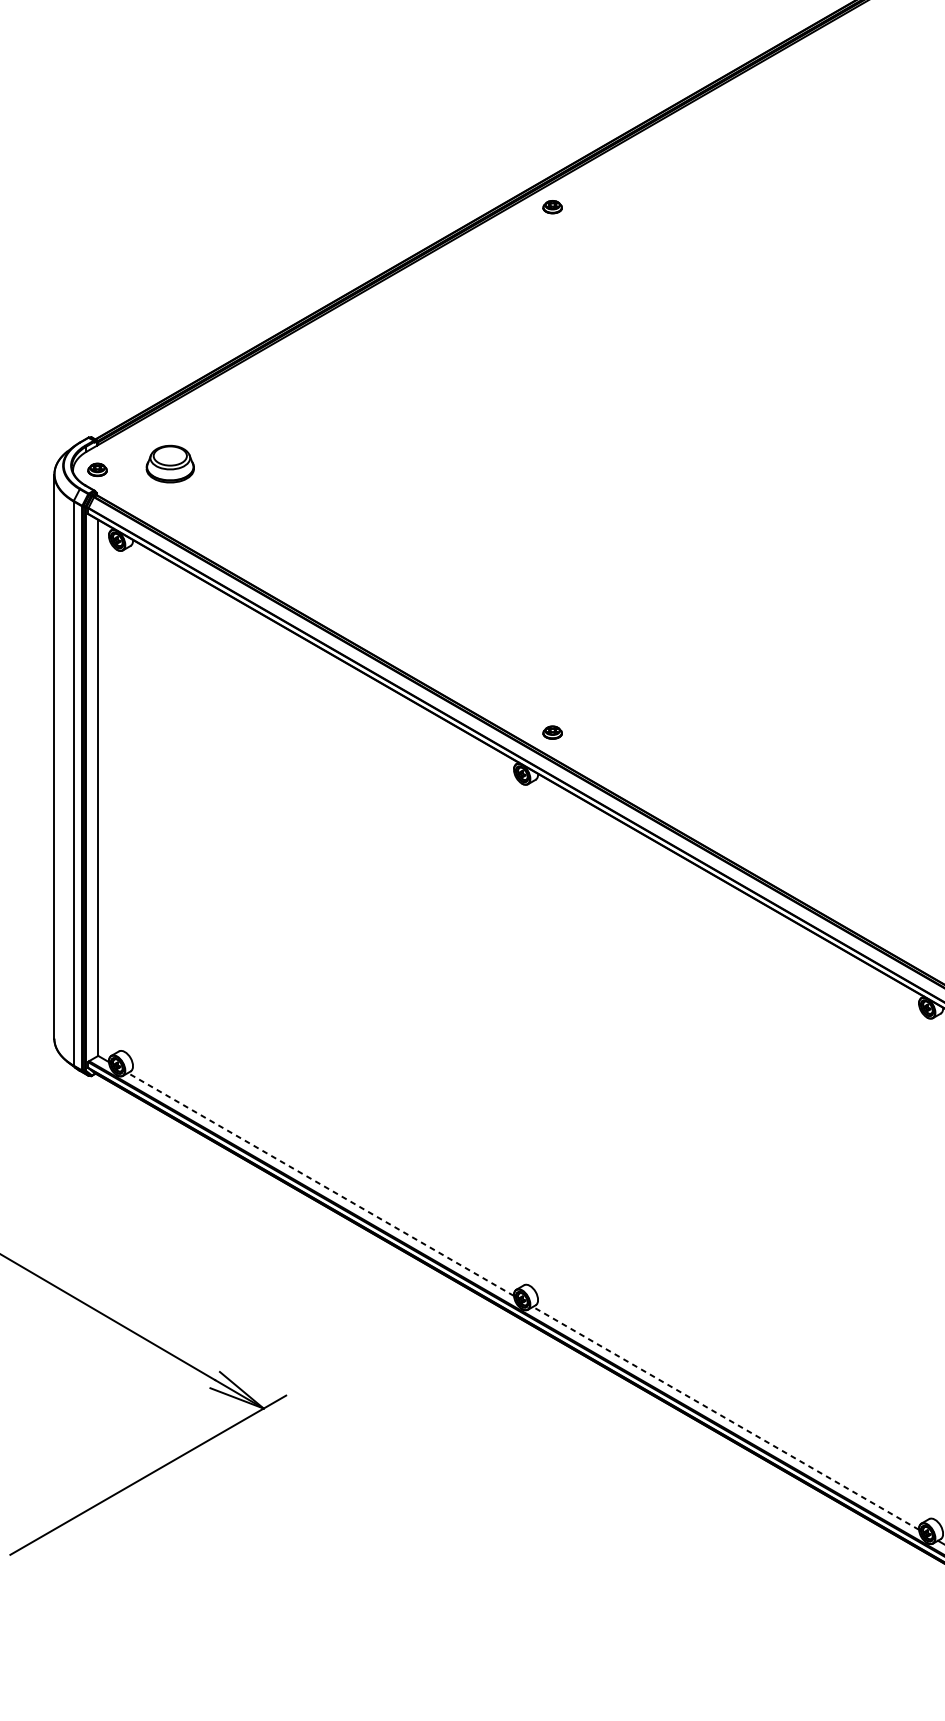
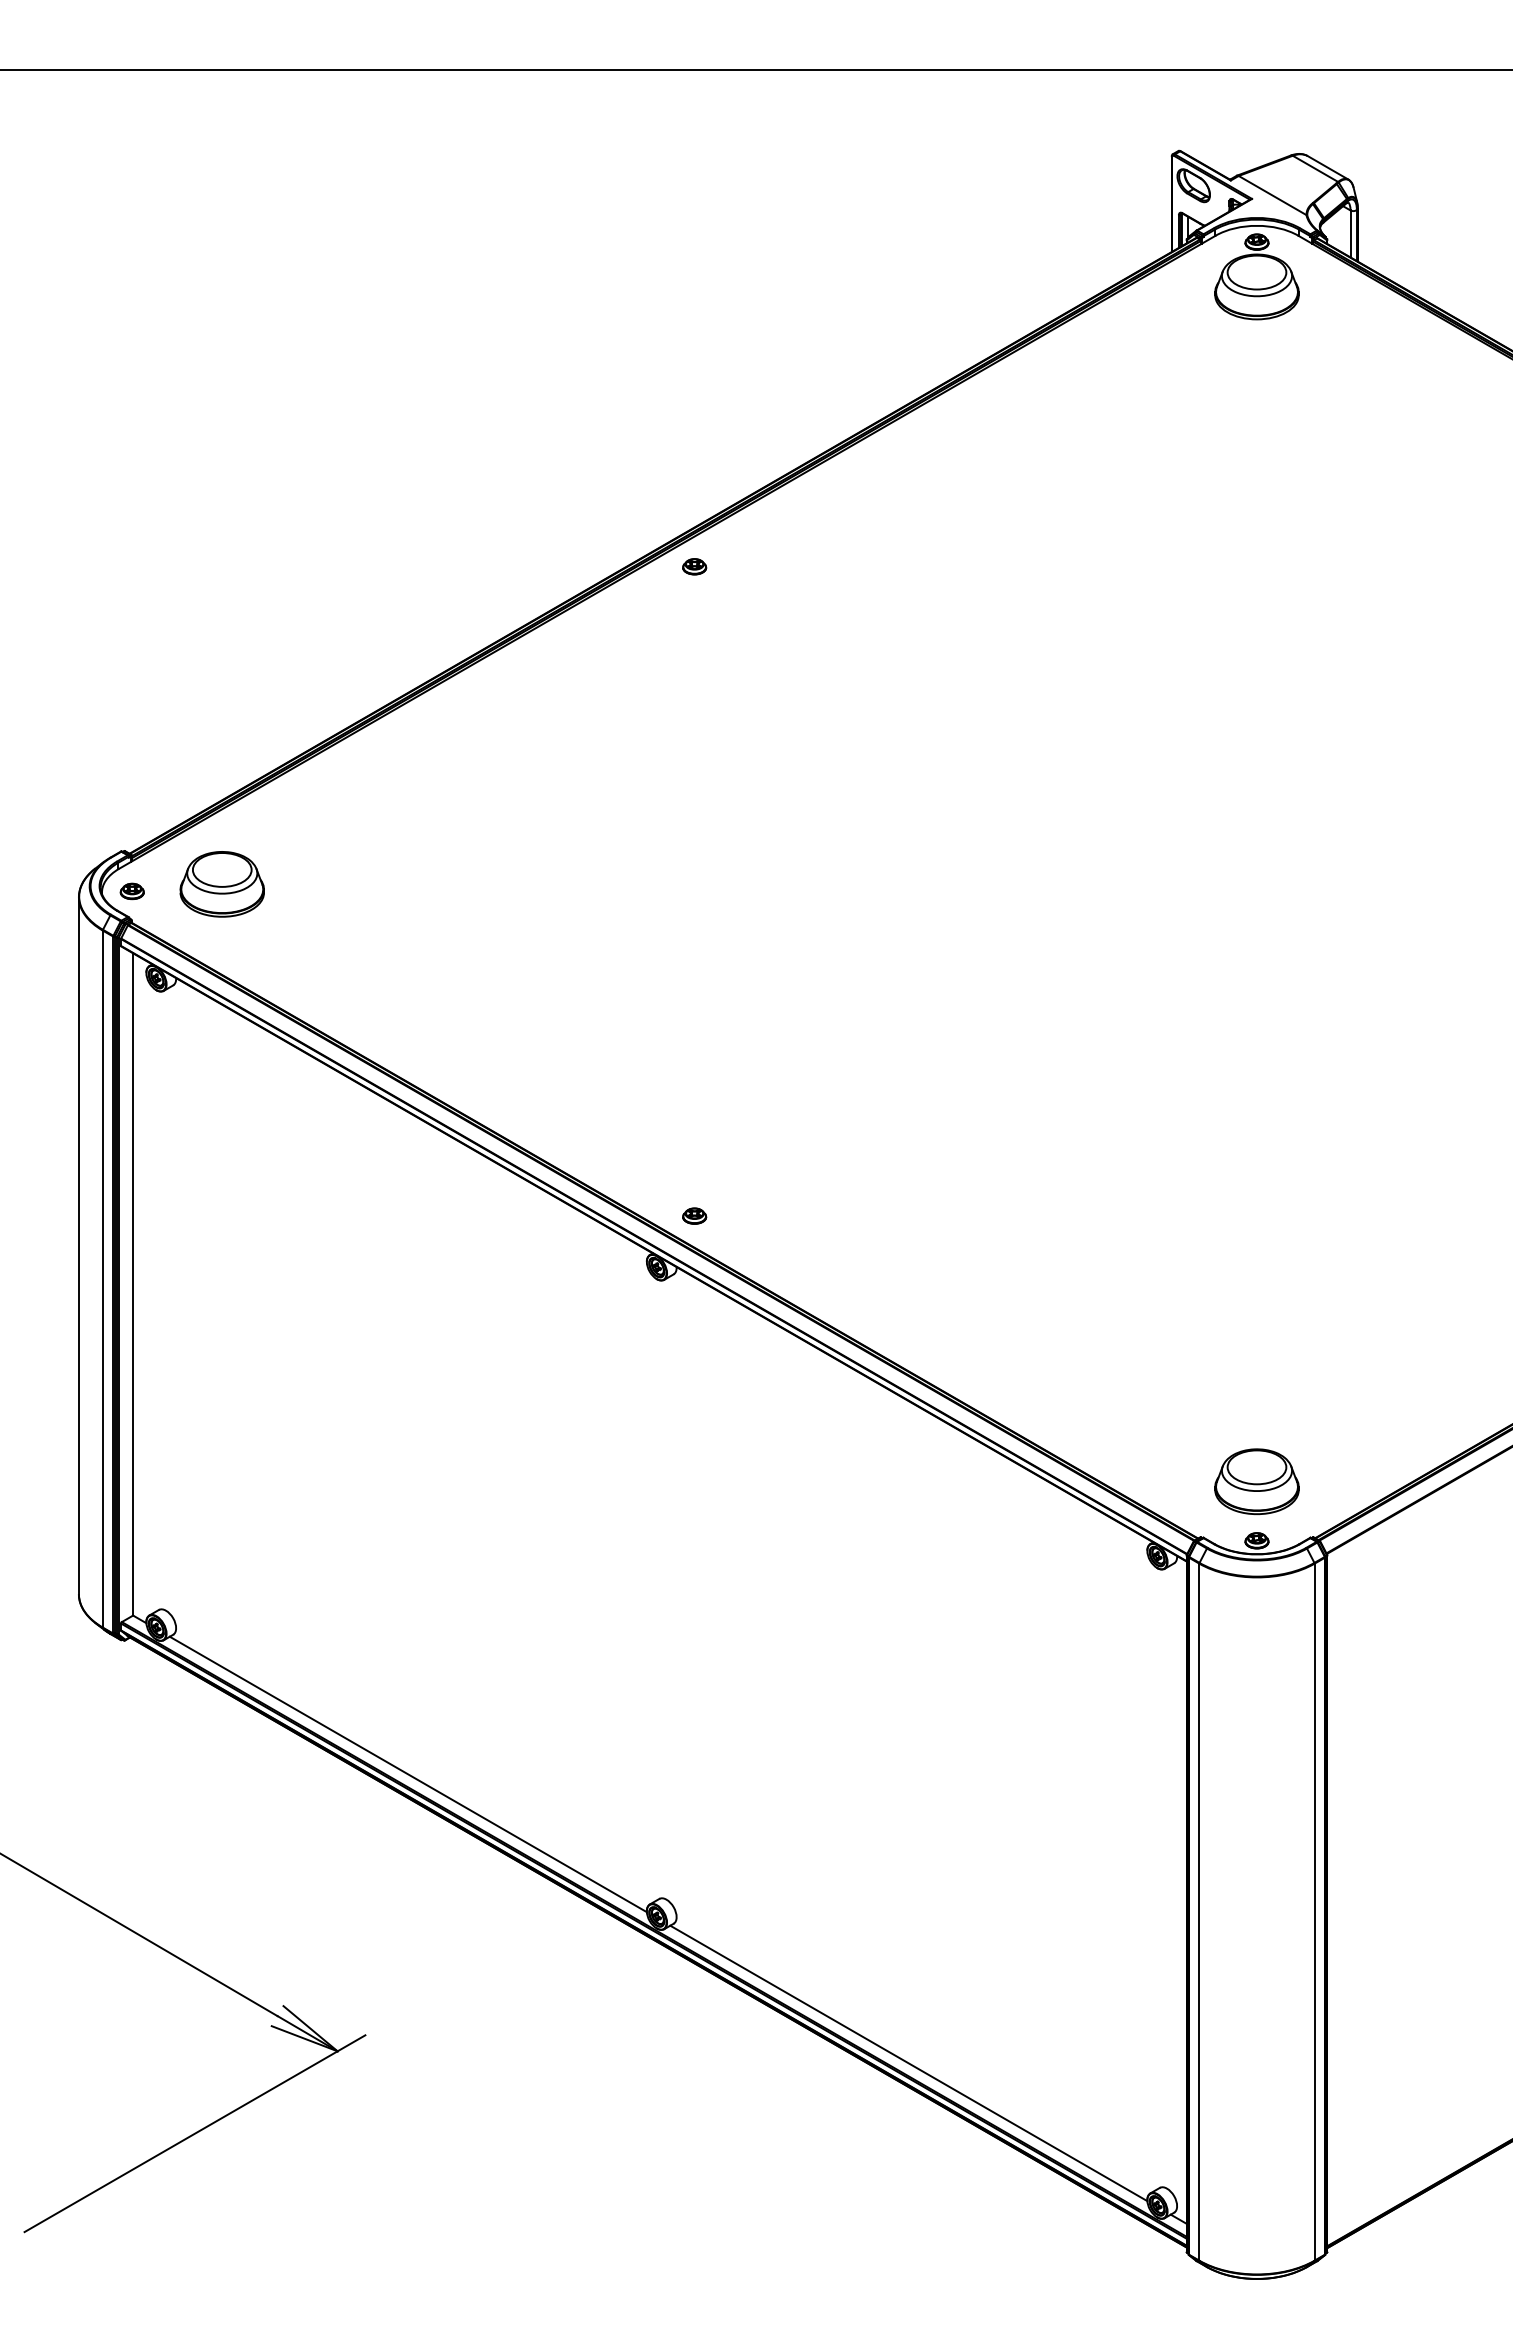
part: (169, 464) -> (221, 884), size x1.43
line: (320, 1184) -> (407, 1774), dashed -> solid
line: (725, 1418) -> (908, 2063), dashed -> solid

